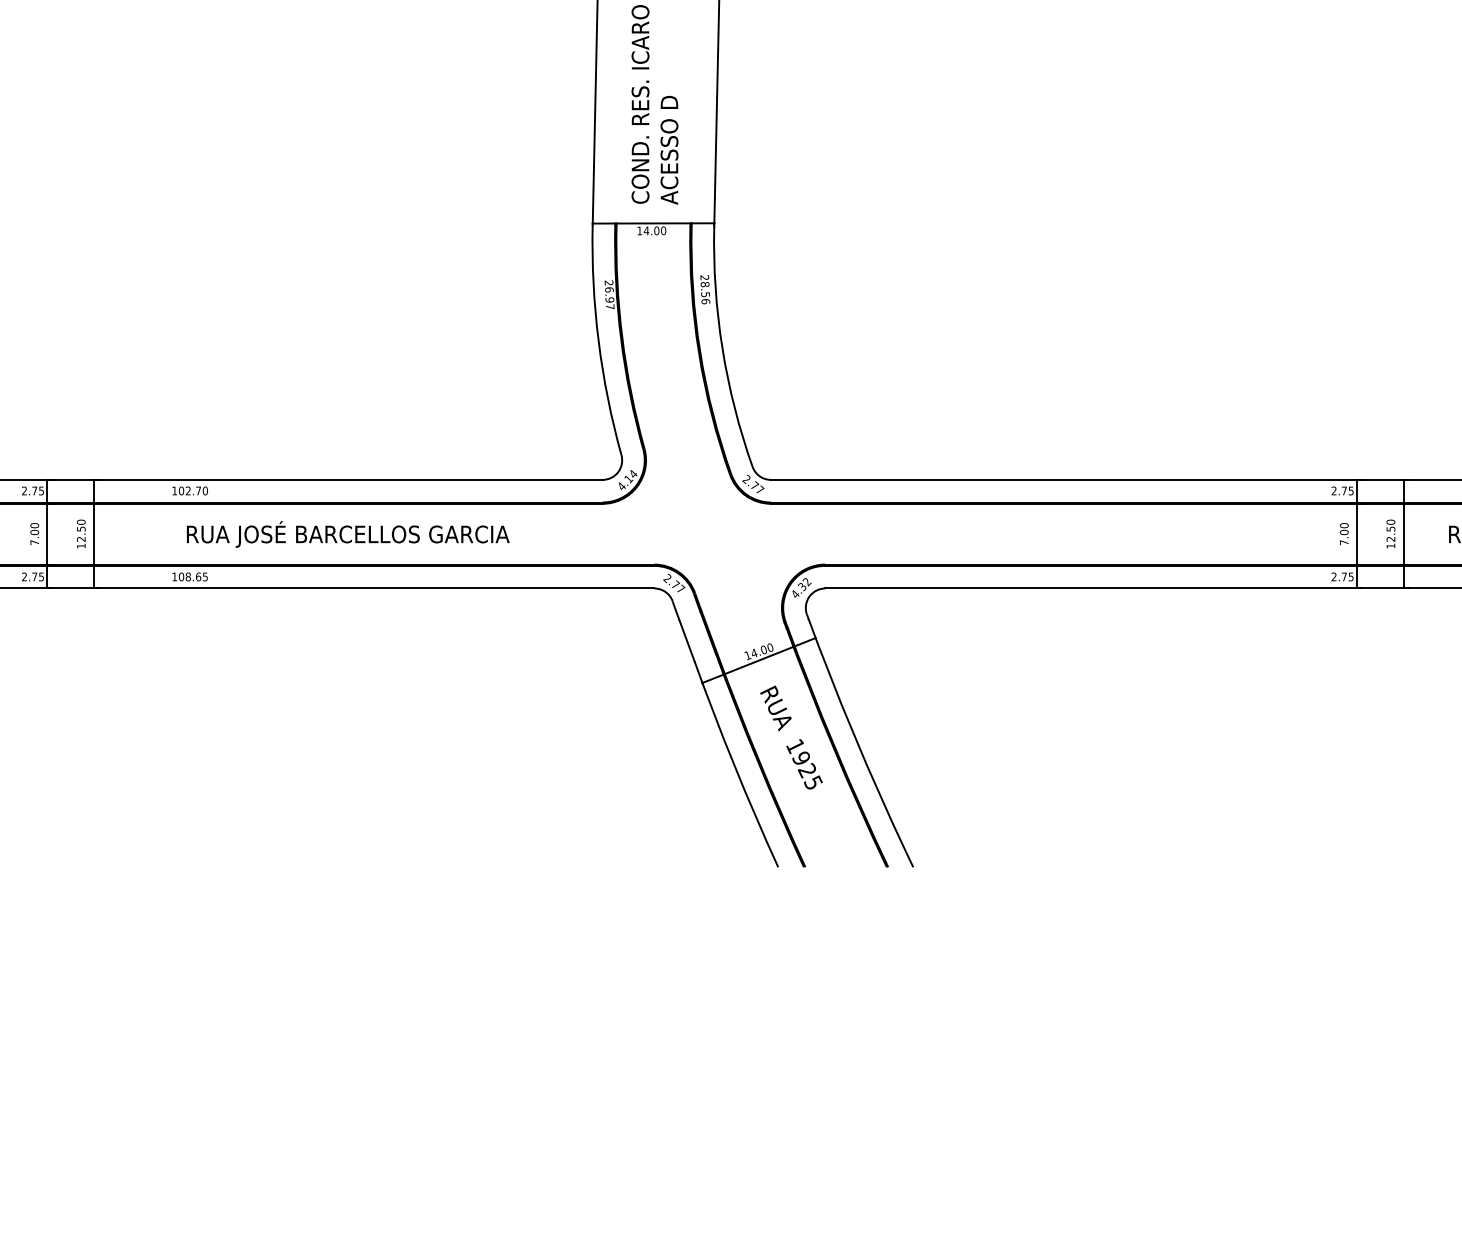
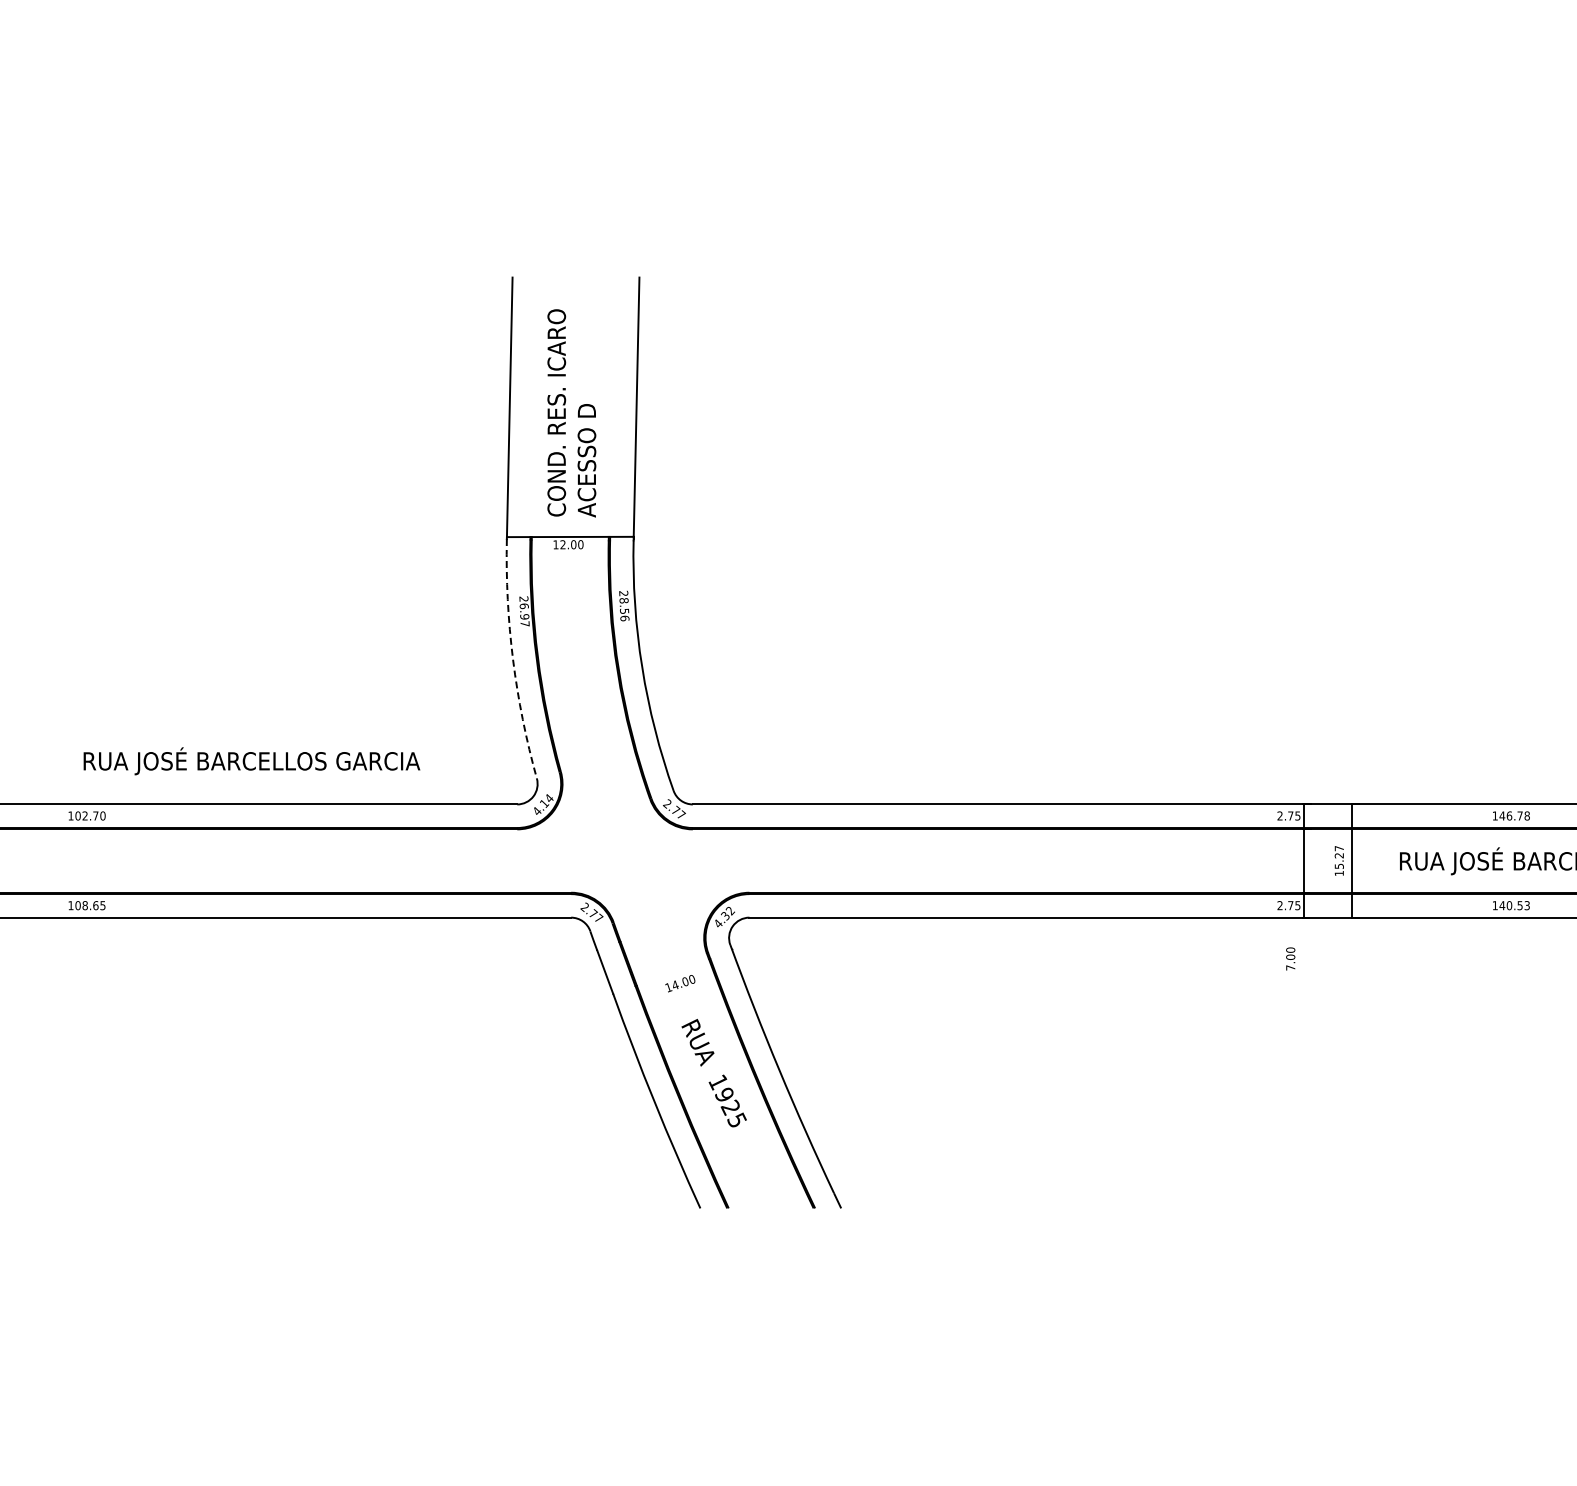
text: (646, 230) -> (562, 544), 14.00 -> 12.00
arc: (599, 340) -> (513, 659), solid -> dashed
text: (1390, 529) -> (1338, 856), 12.50 -> 15.27
text: (1344, 533) -> (1290, 958), moved
text: (347, 534) -> (251, 761), moved
line: (759, 660) -> (680, 992), removed

